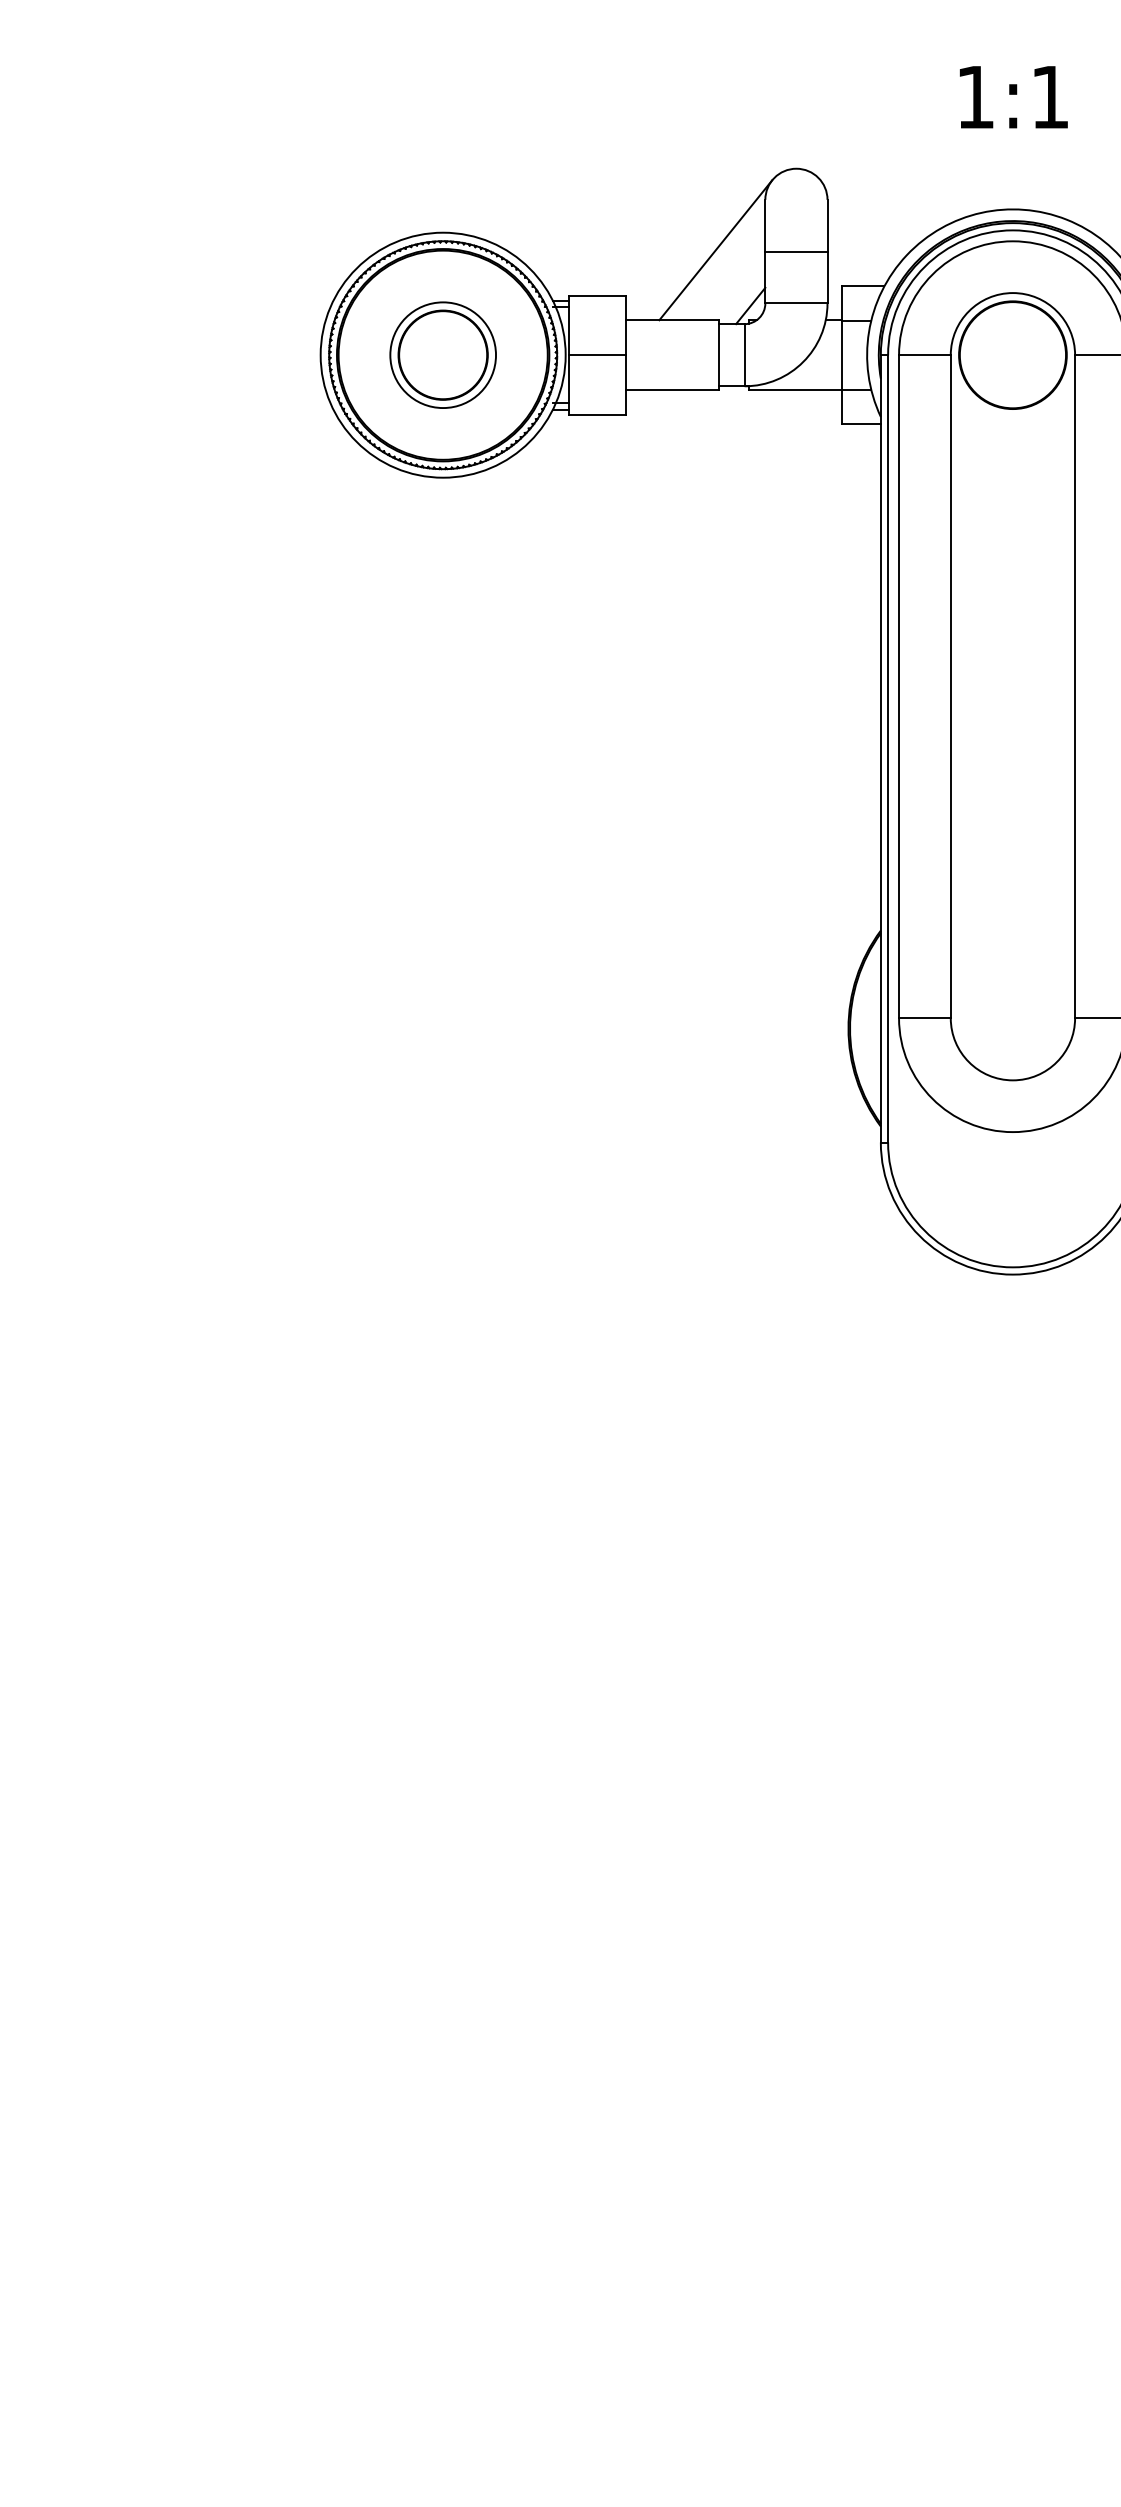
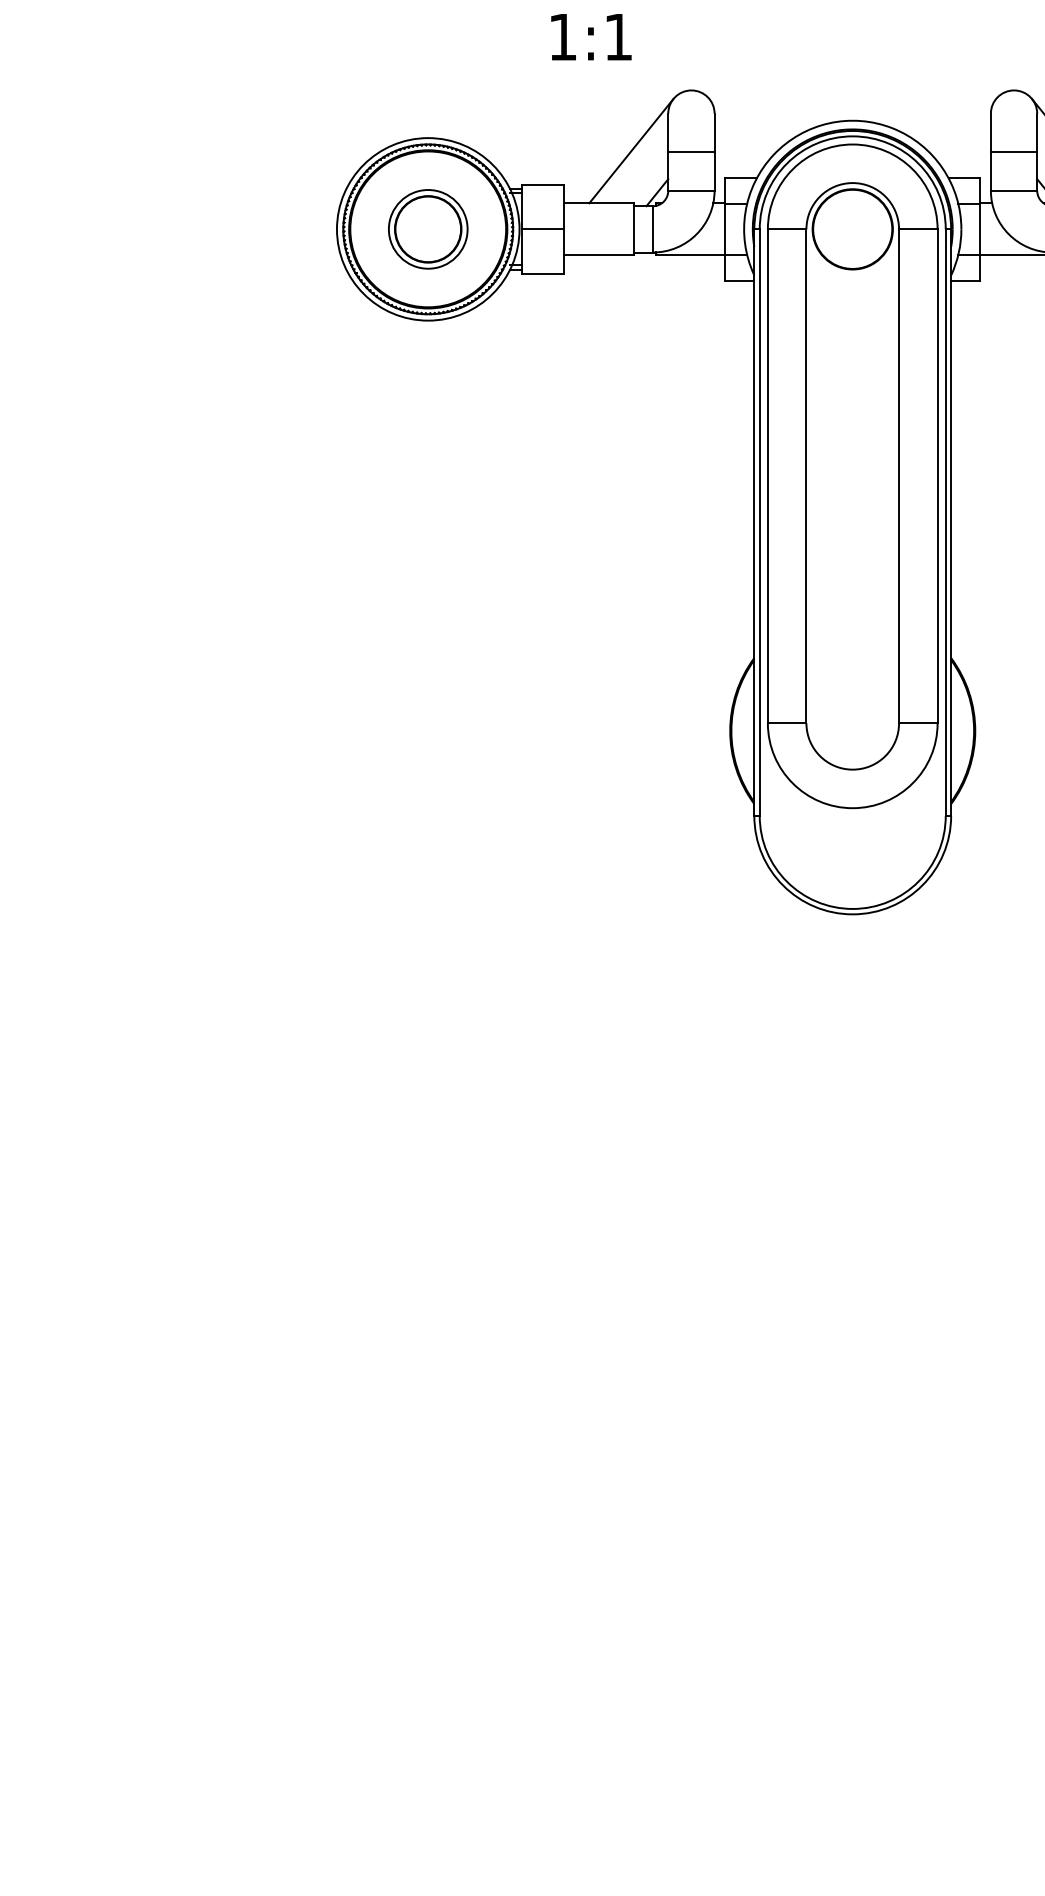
text: (1013, 97) -> (591, 37), moved

